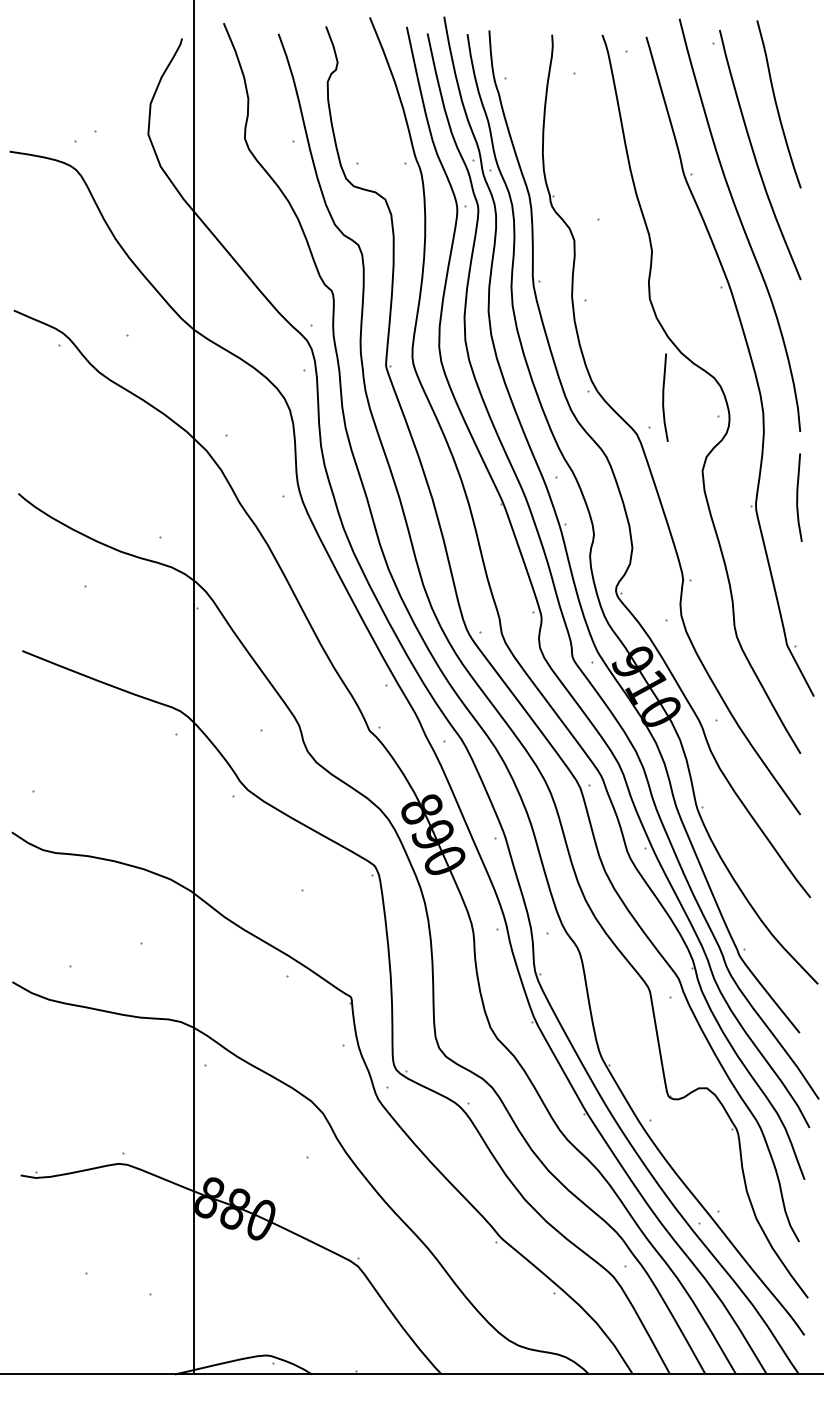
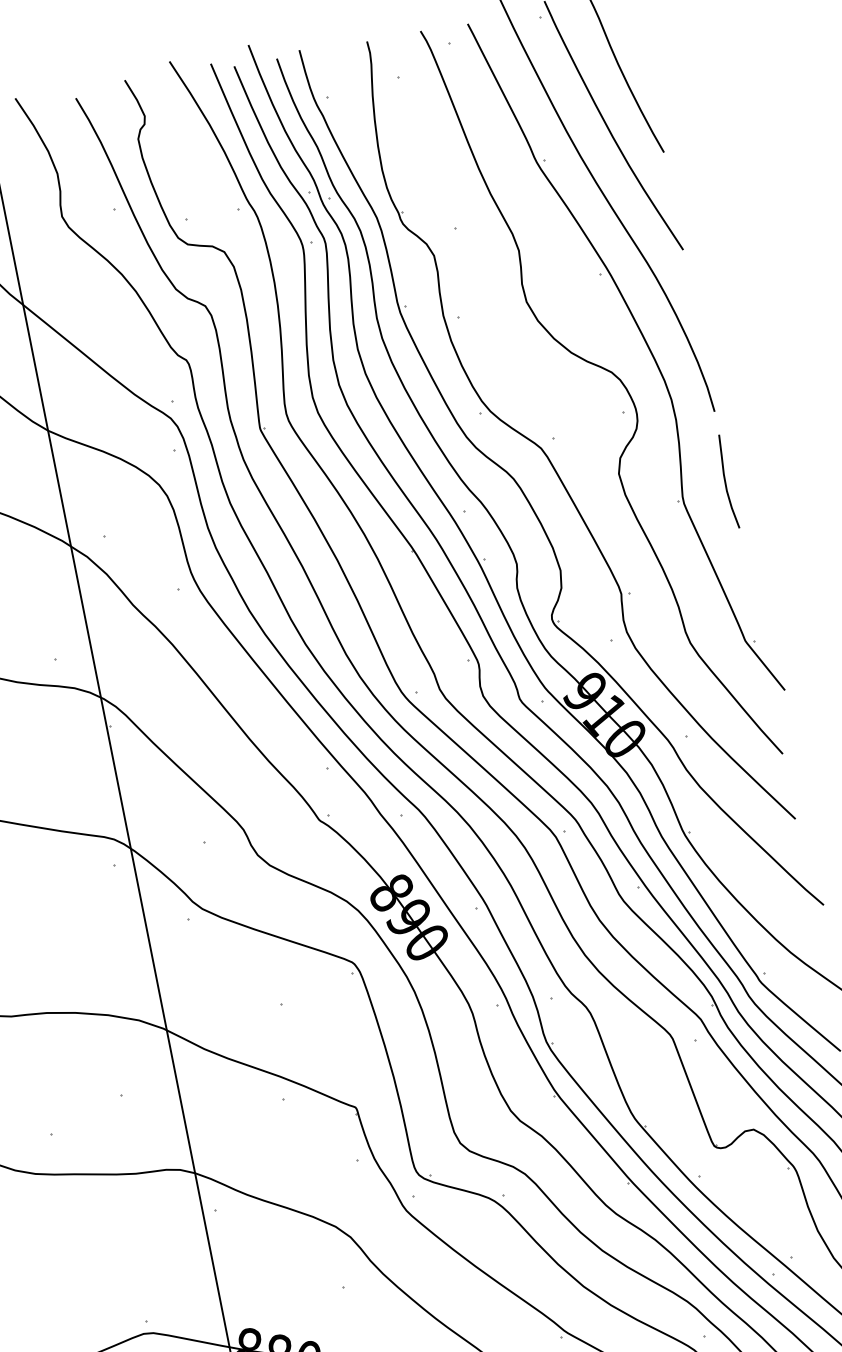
curve: (664, 397) -> (563, 403), removed

